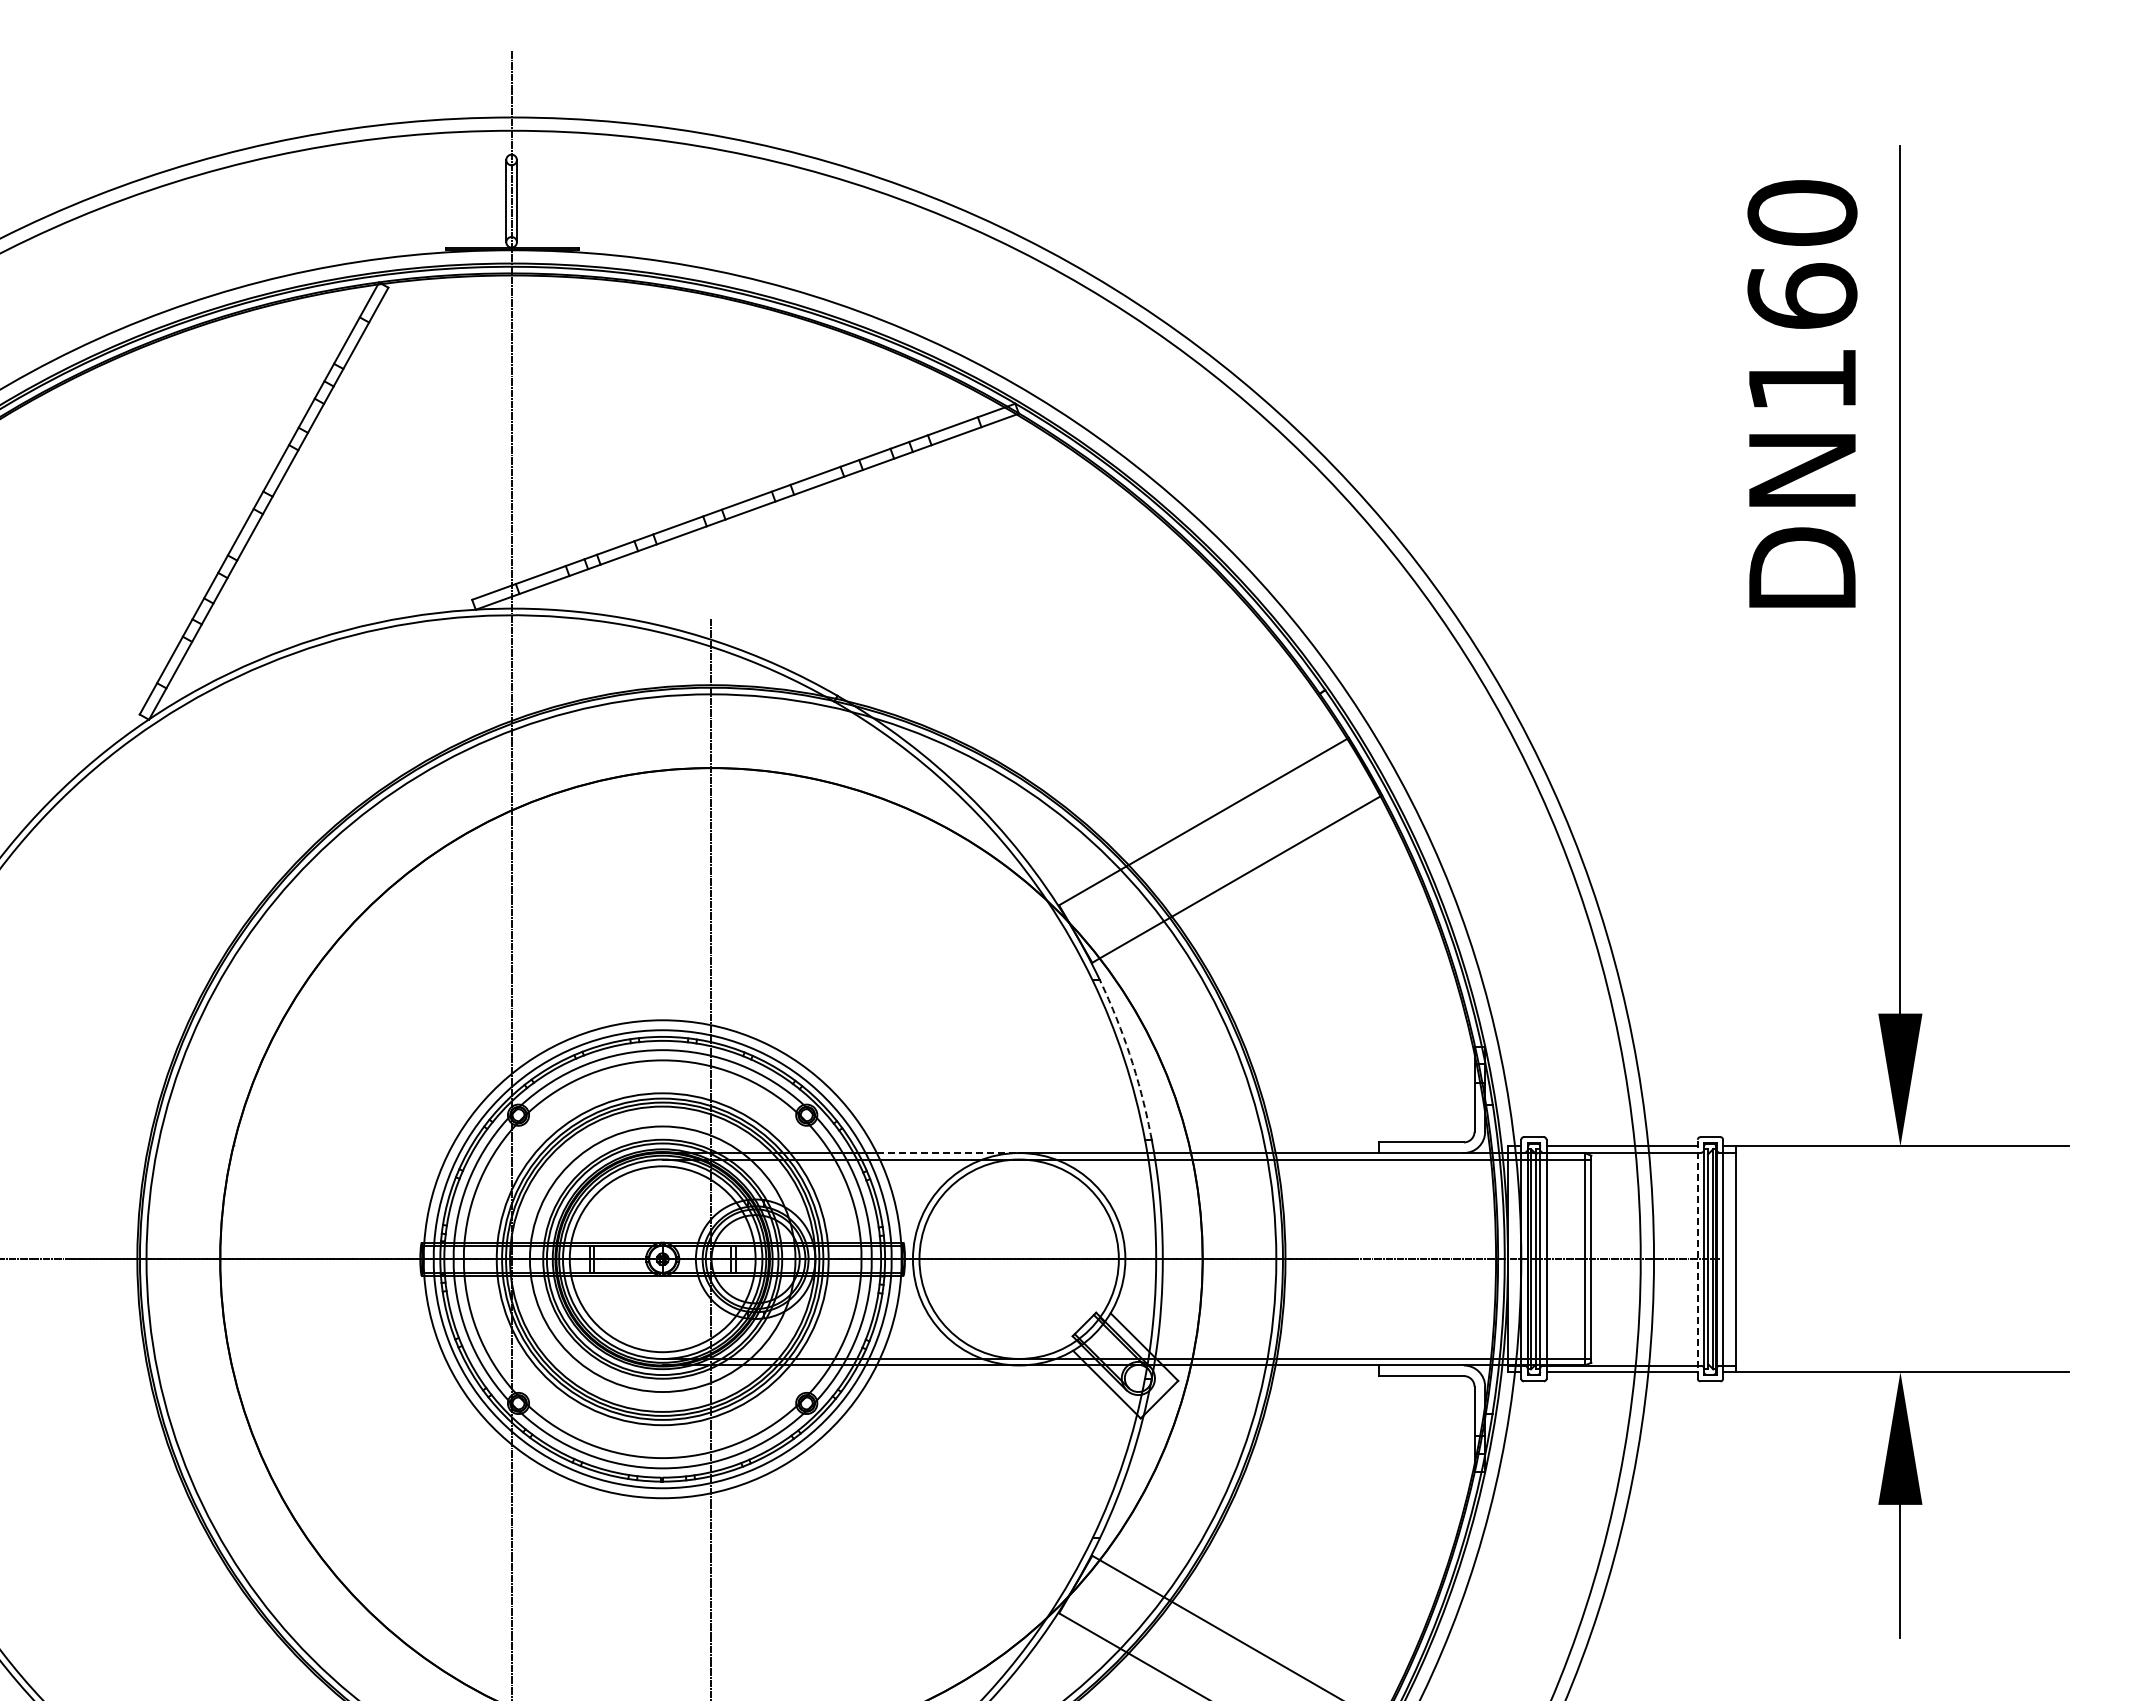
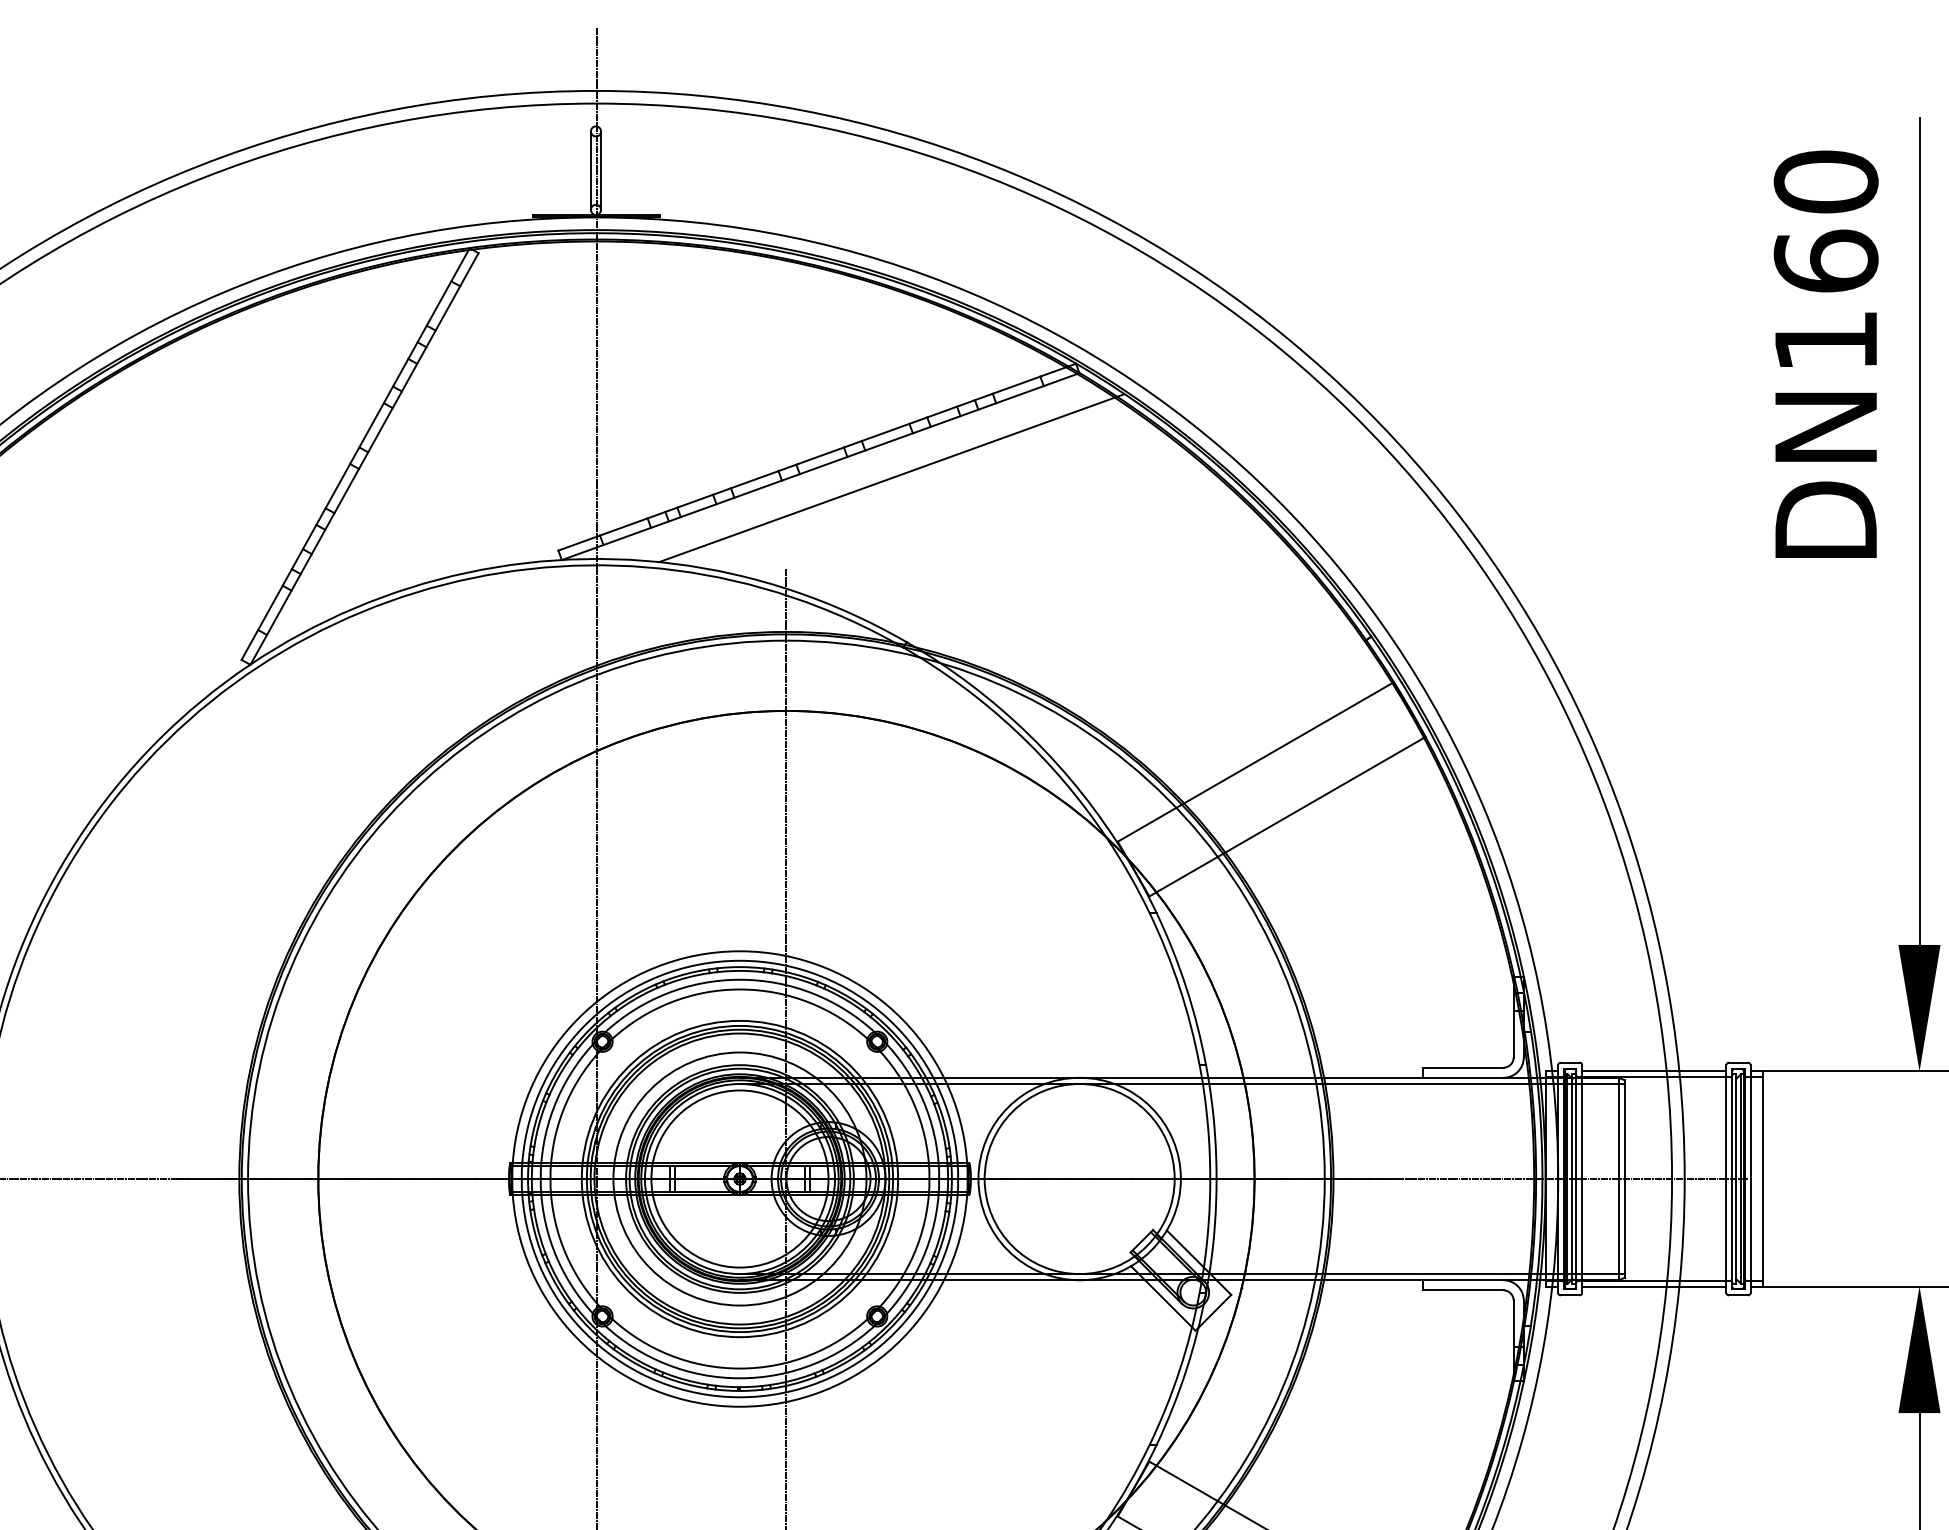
line: (821, 523) -> (891, 477), added
arc: (1131, 1058) -> (1186, 987), dashed -> solid
line: (948, 1153) -> (1012, 1078), dashed -> solid
line: (1697, 1258) -> (1726, 1178), dashed -> solid

